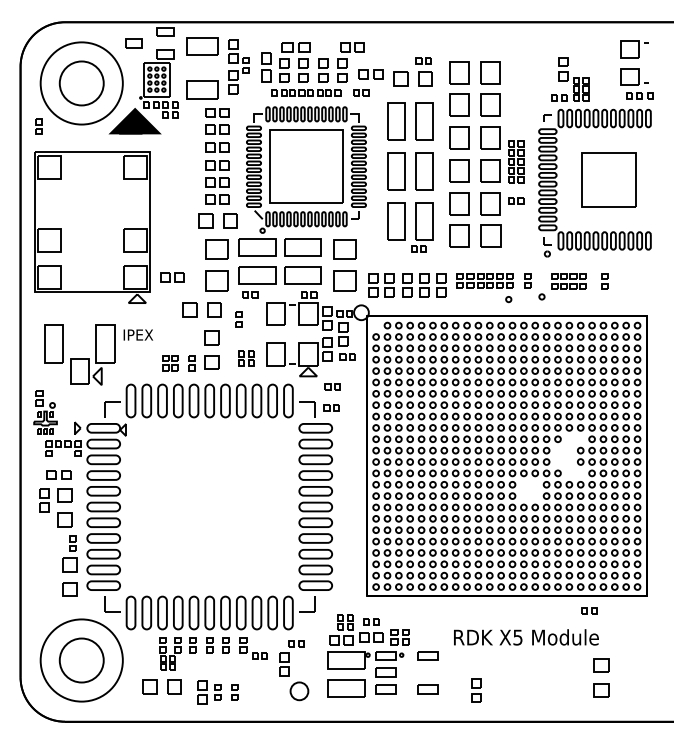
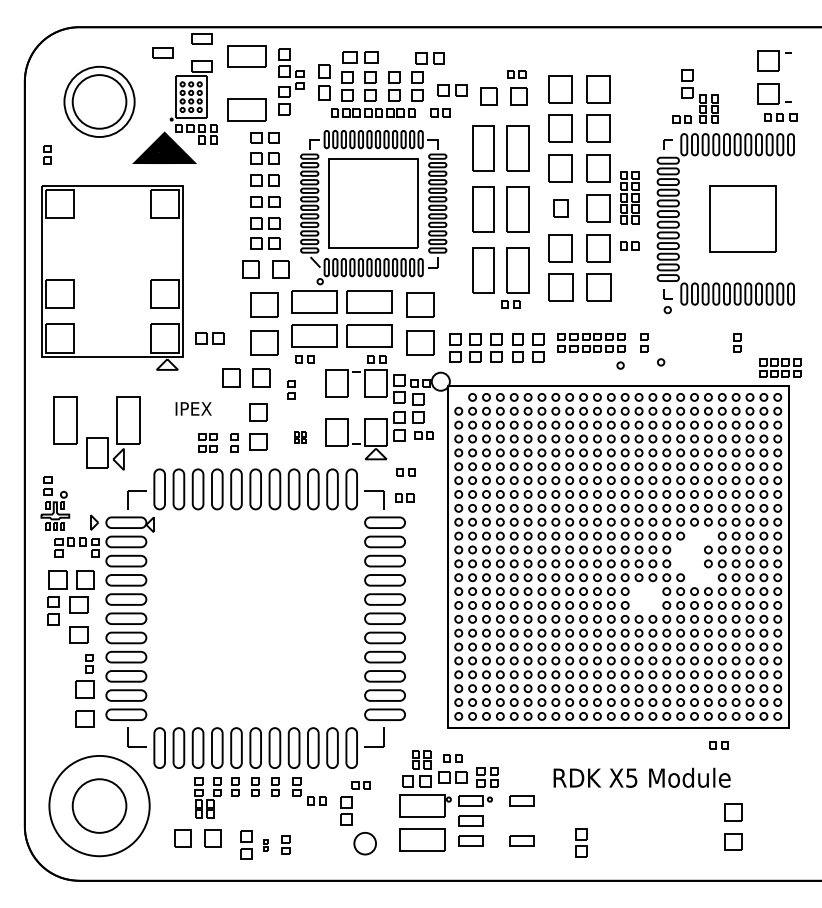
circle: (81, 83) -> (99, 101), size x0.7
part: (459, 170) -> (560, 208), size x0.6
part: (569, 280) -> (780, 367), moved
text: (138, 334) -> (193, 408), moved
part: (246, 358) -> (300, 437), size x0.6
part: (58, 474) -> (71, 579), size x1.6
part: (217, 692) -> (265, 844), size x0.6

